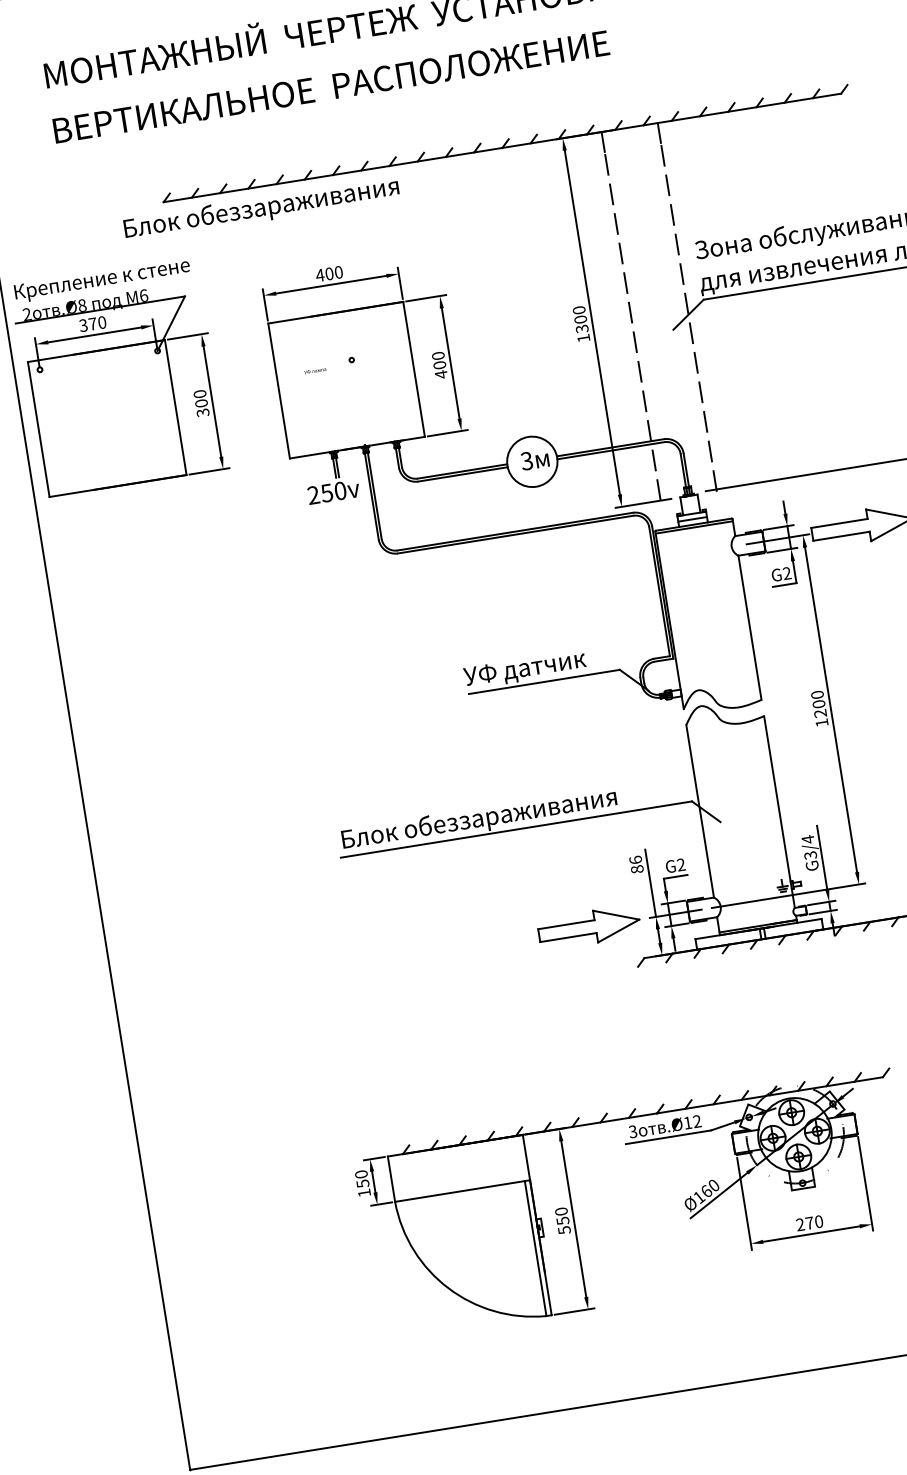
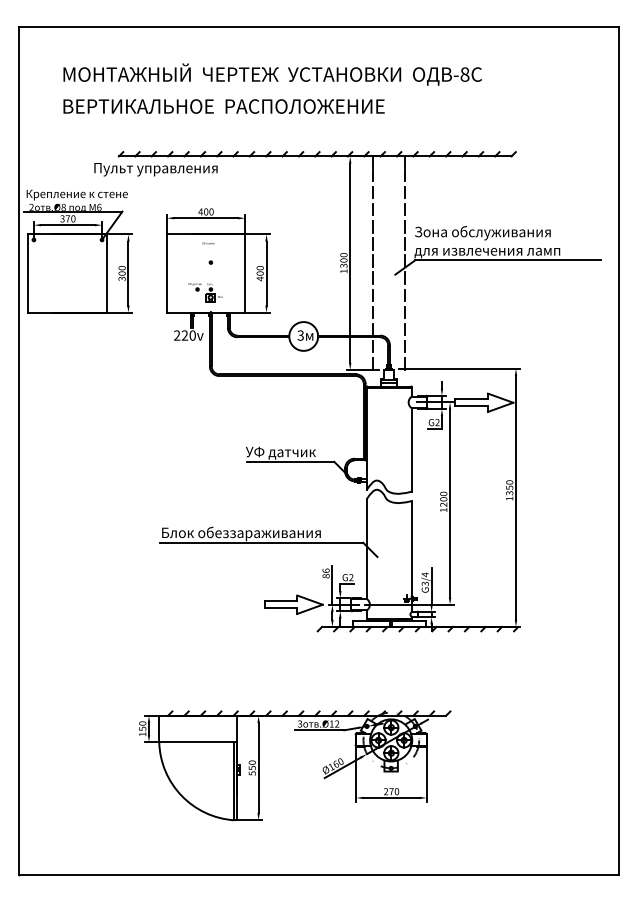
text: (261, 209) -> (173, 169), Блок обеззараживания -> Пульт управления
text: (315, 370) -> (208, 243), moved
part: (350, 413) -> (205, 292), added
text: (326, 493) -> (184, 335), 250v -> 220v

